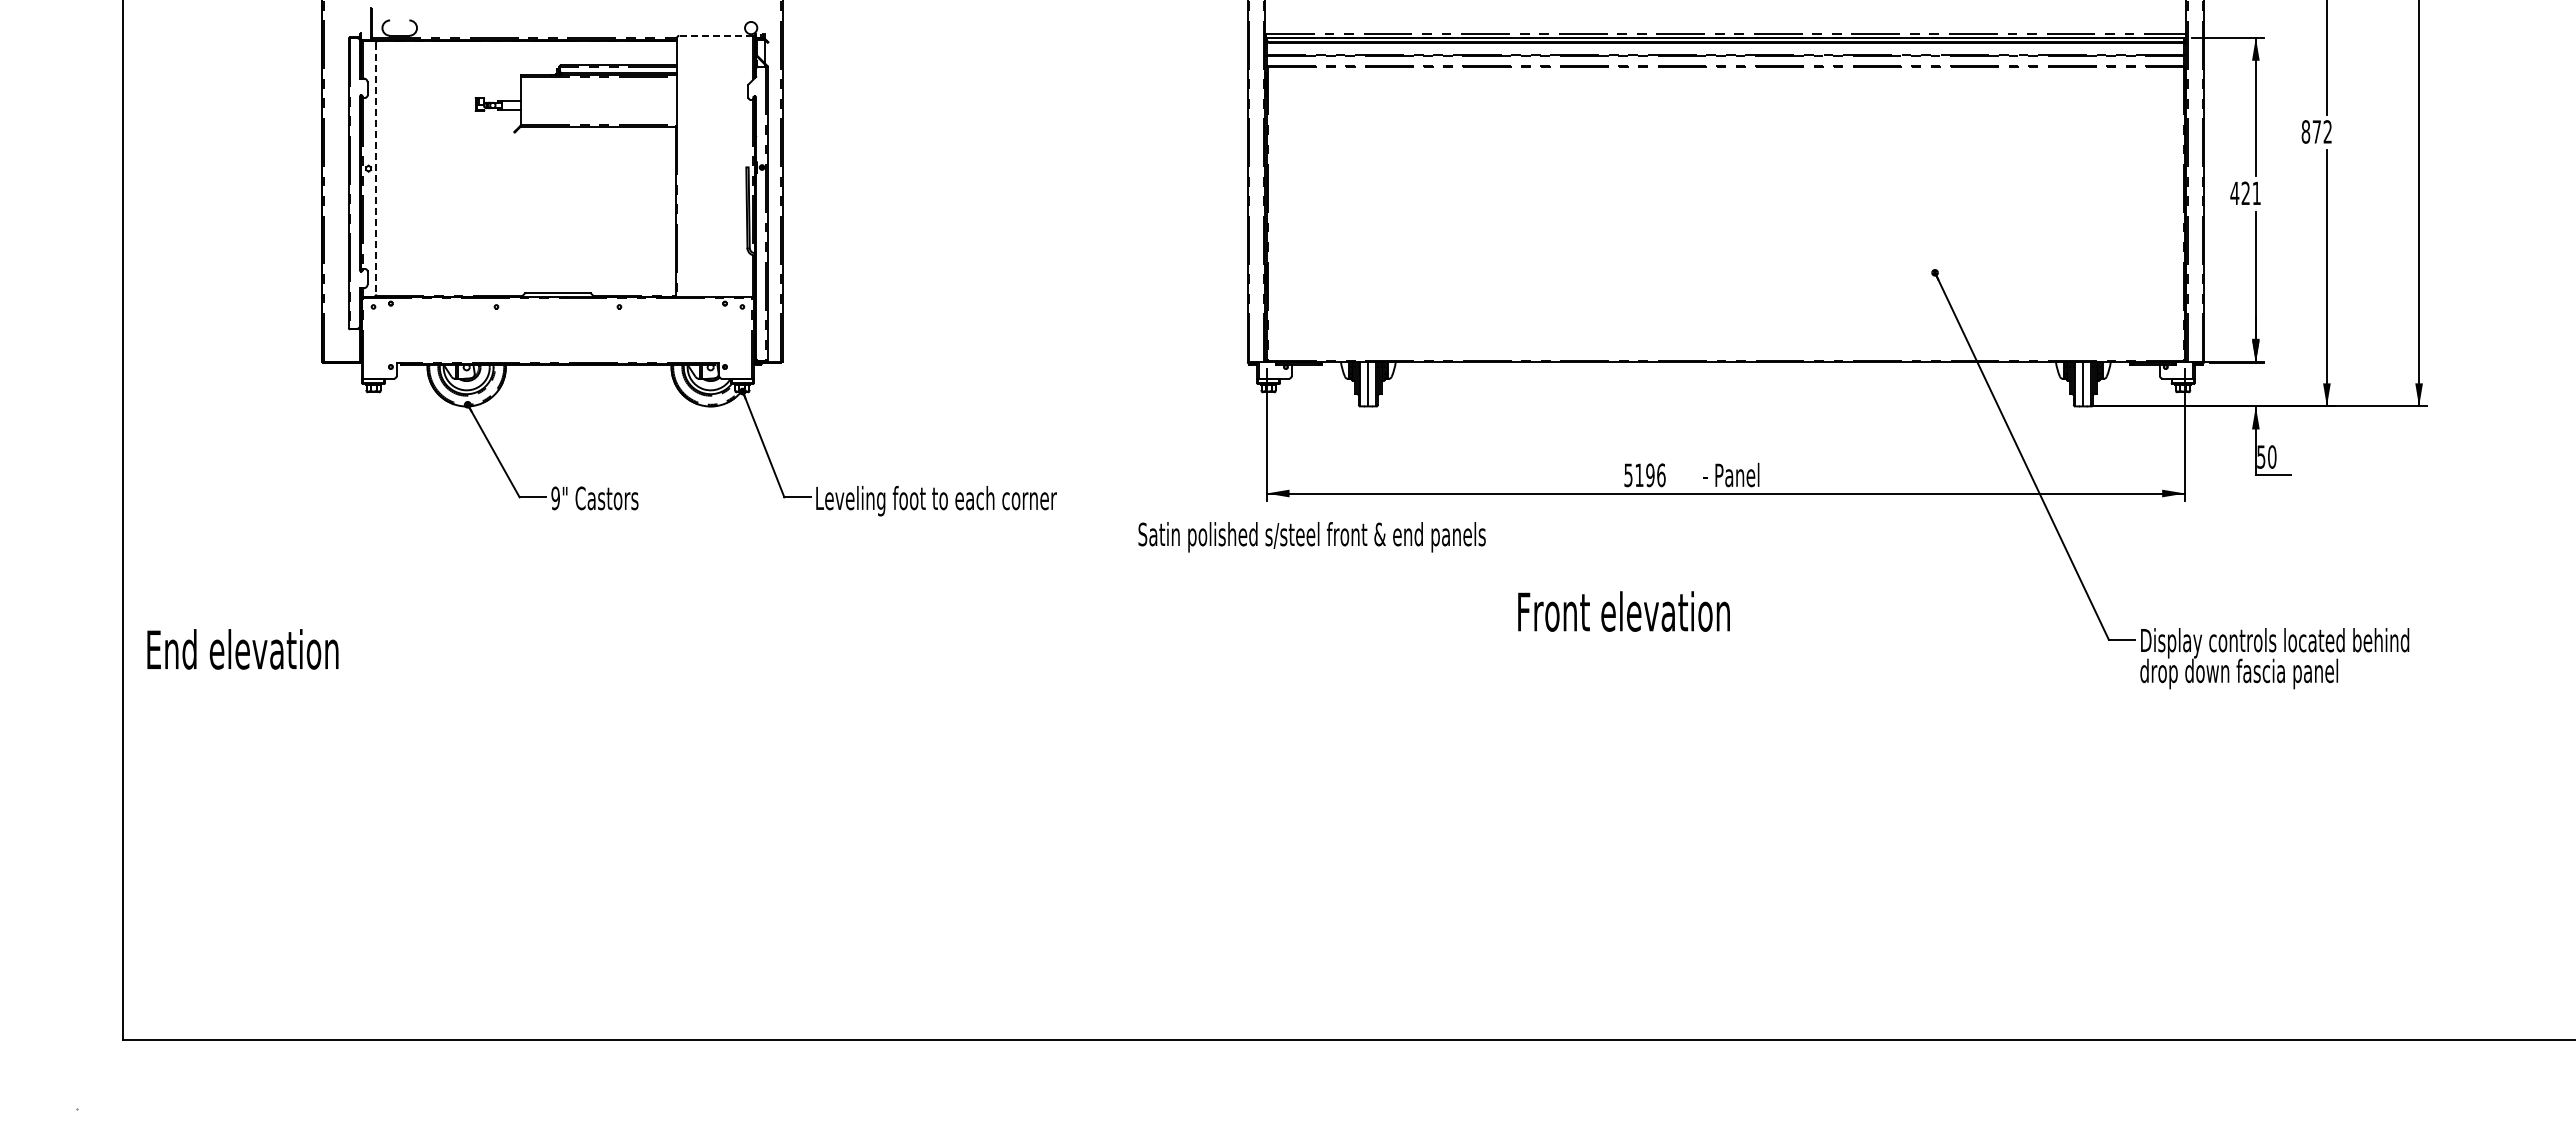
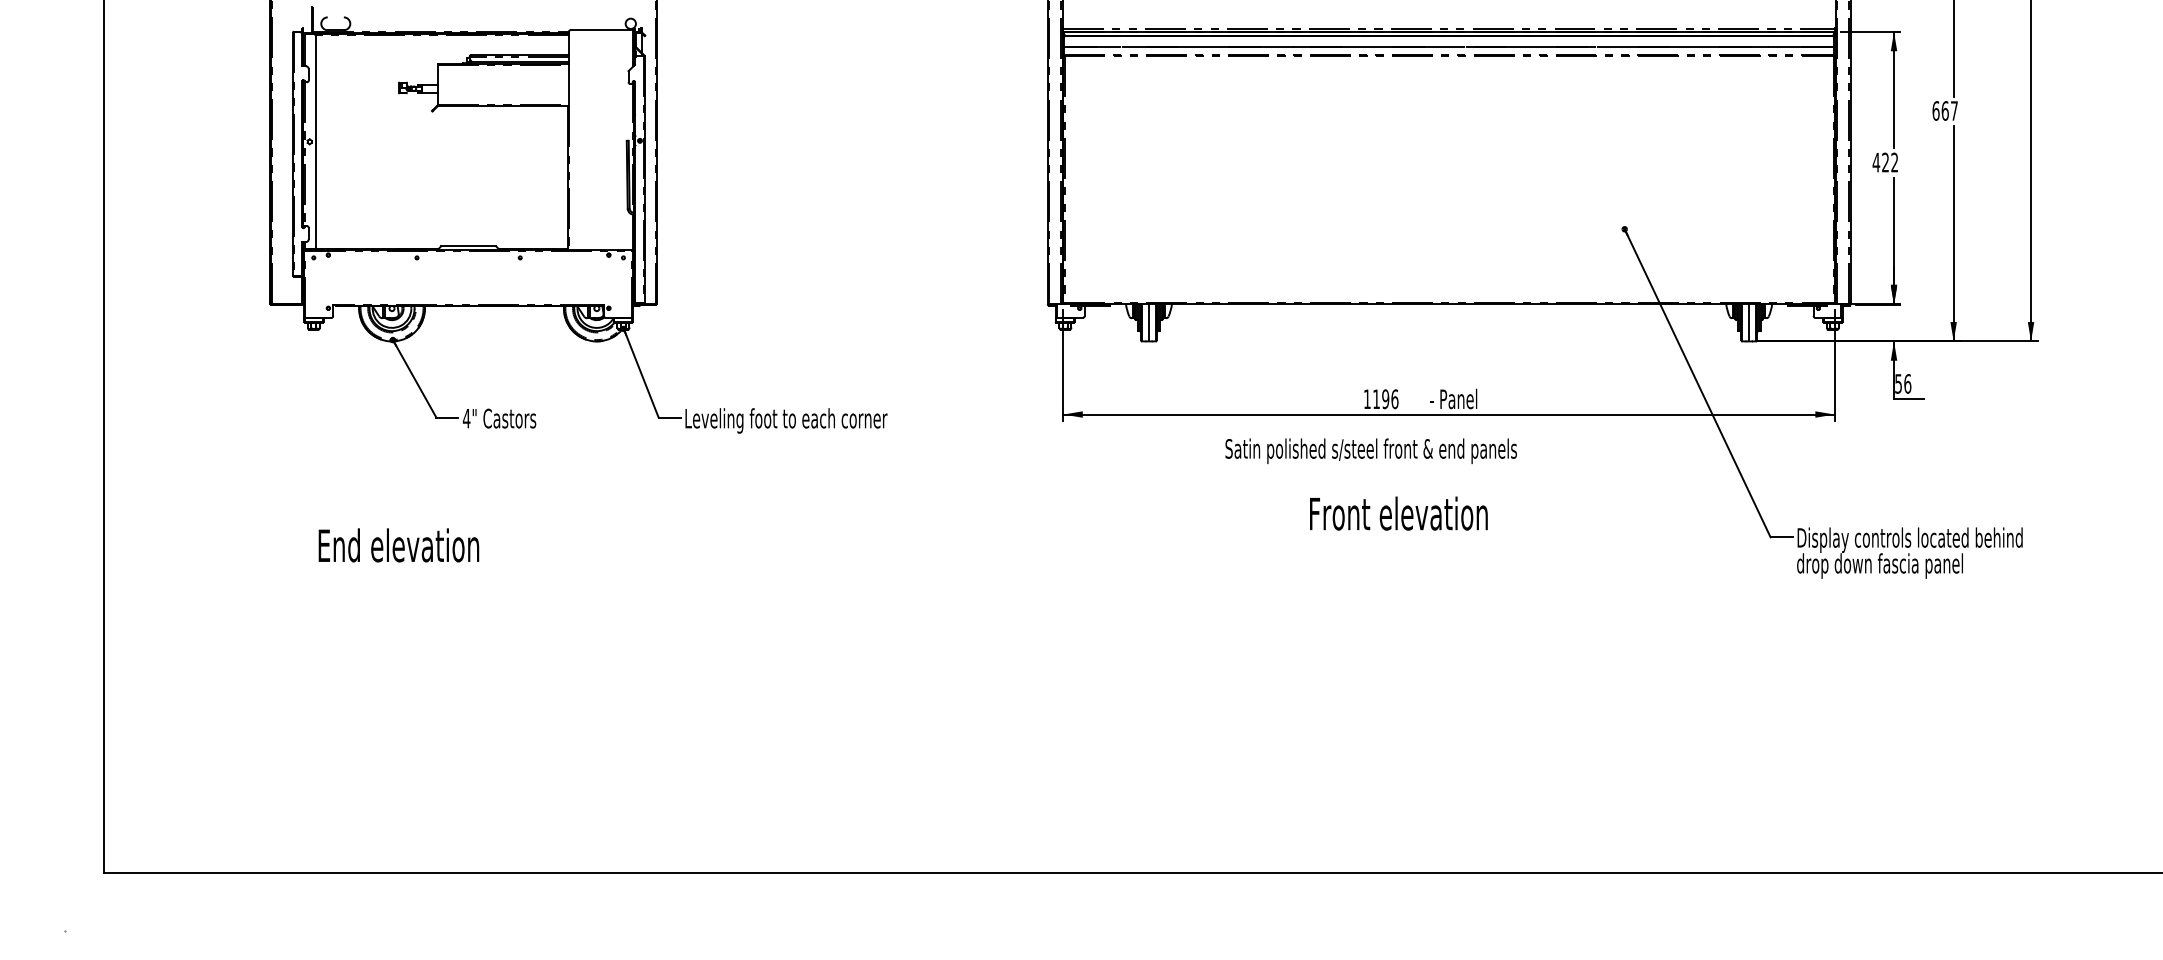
line: (715, 35) -> (600, 30), dashed -> solid
text: (2316, 131) -> (1944, 110), 872 -> 667
line: (376, 168) -> (316, 141), dashed -> solid
text: (2256, 192) -> (1894, 161), 421 -> 422
text: (2272, 456) -> (1907, 383), 50 -> 56
text: (1628, 475) -> (1367, 399), 5196 -> 1196
text: (555, 498) -> (466, 418), 9" -> 4"
text: (1311, 537) -> (1370, 451), moved
text: (1623, 611) -> (1398, 513), moved
text: (242, 649) -> (398, 545), moved

